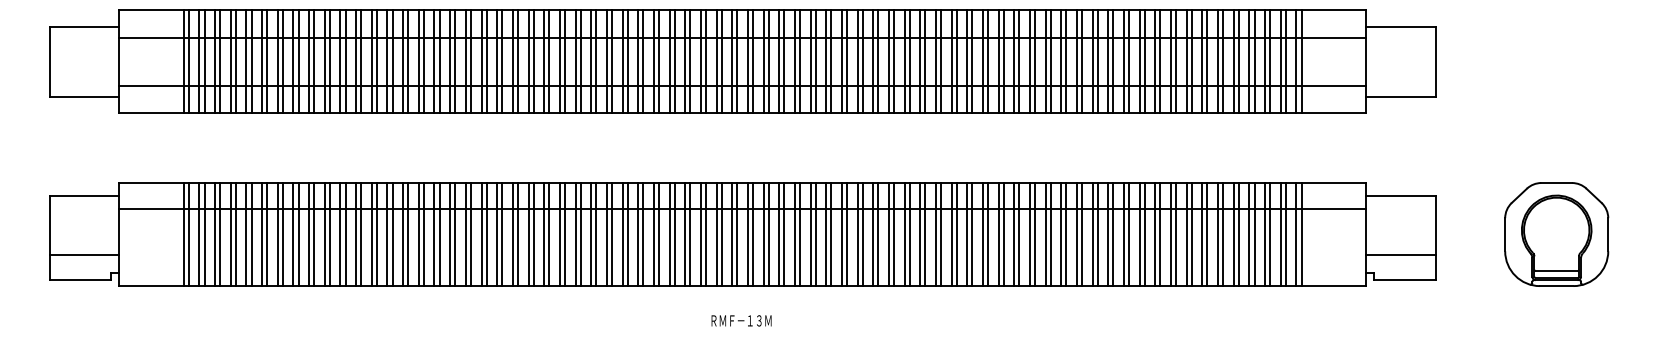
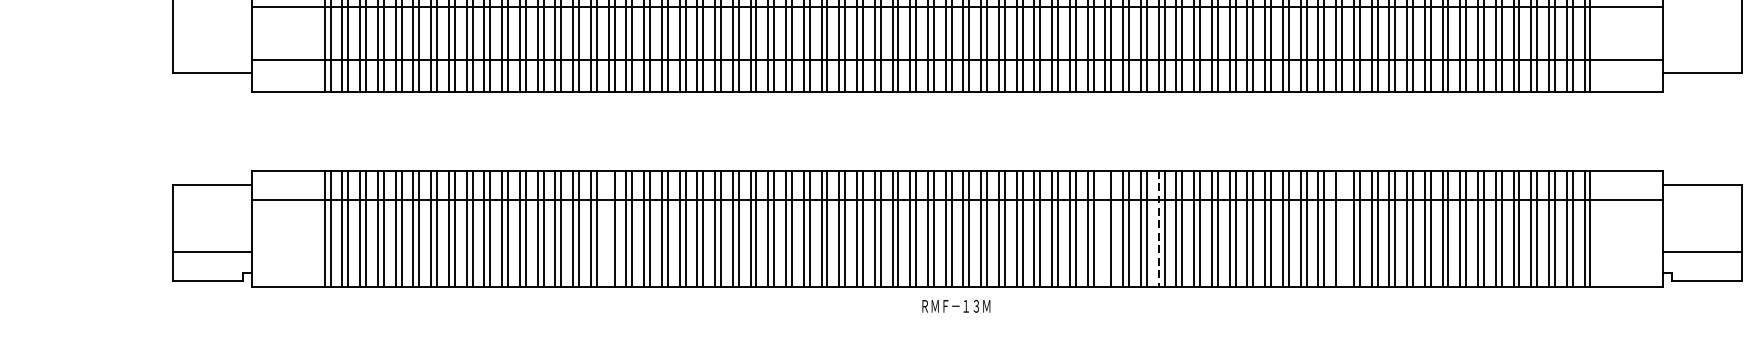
line: (434, 234) -> (608, 228), removed
line: (873, 234) -> (1105, 228), removed
line: (920, 234) -> (1158, 228), solid -> dashed
line: (1082, 234) -> (1342, 228), removed
text: (741, 320) -> (956, 305), moved

